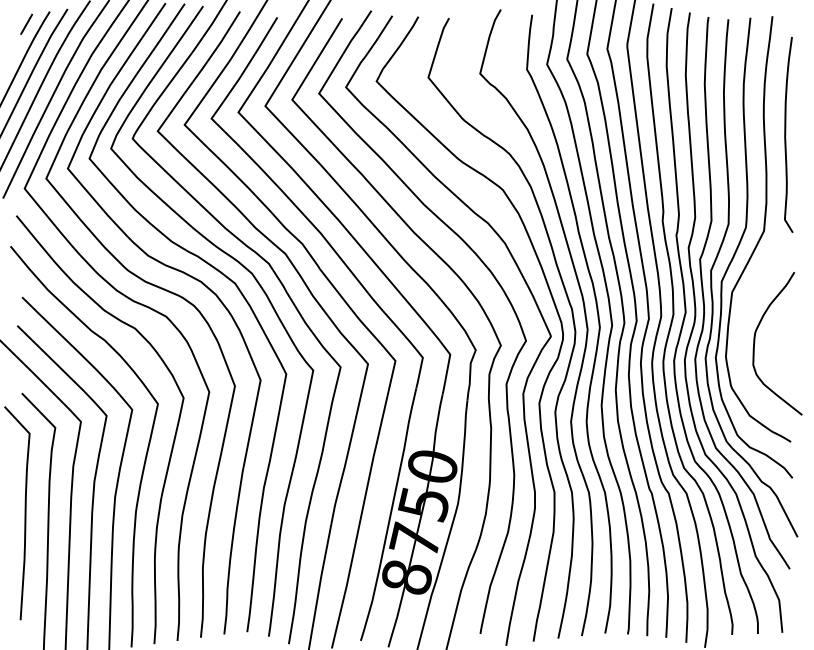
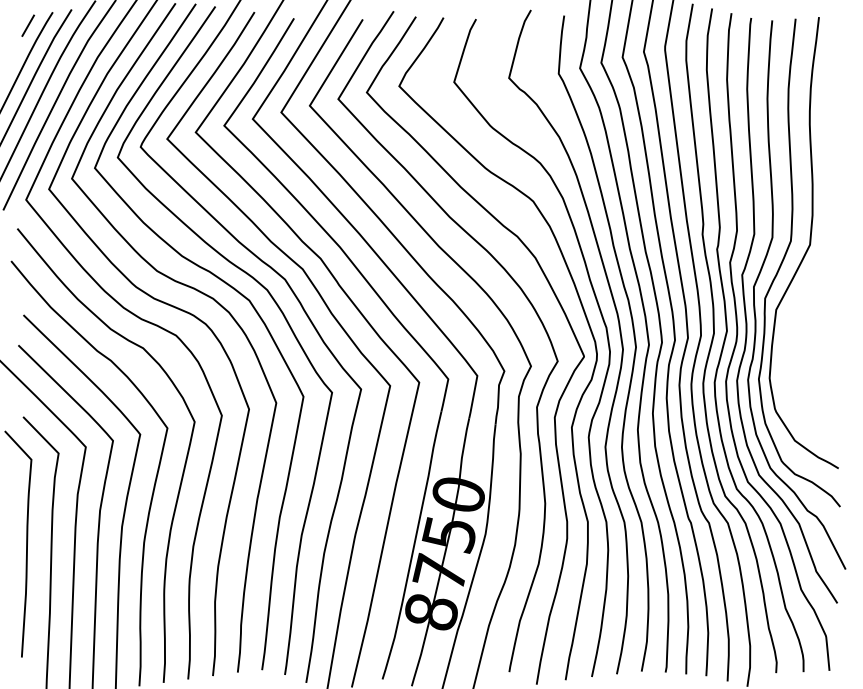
curve: (786, 134) -> (833, 142), removed
curve: (755, 342) -> (800, 363), removed

